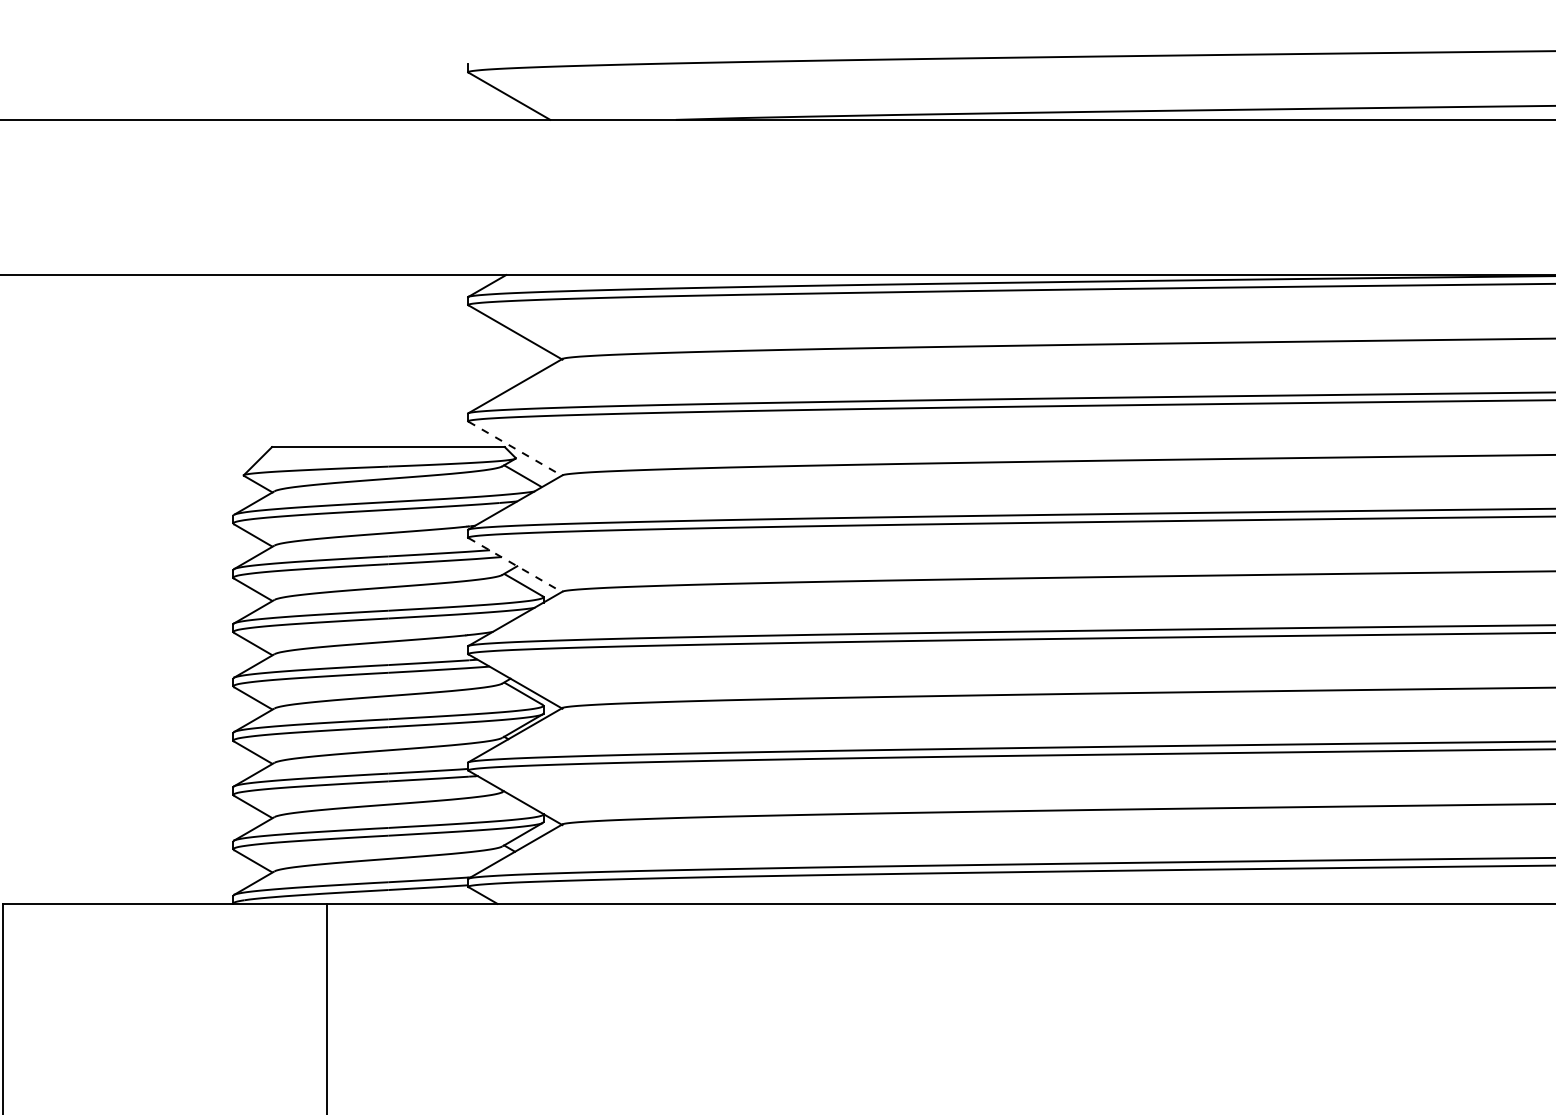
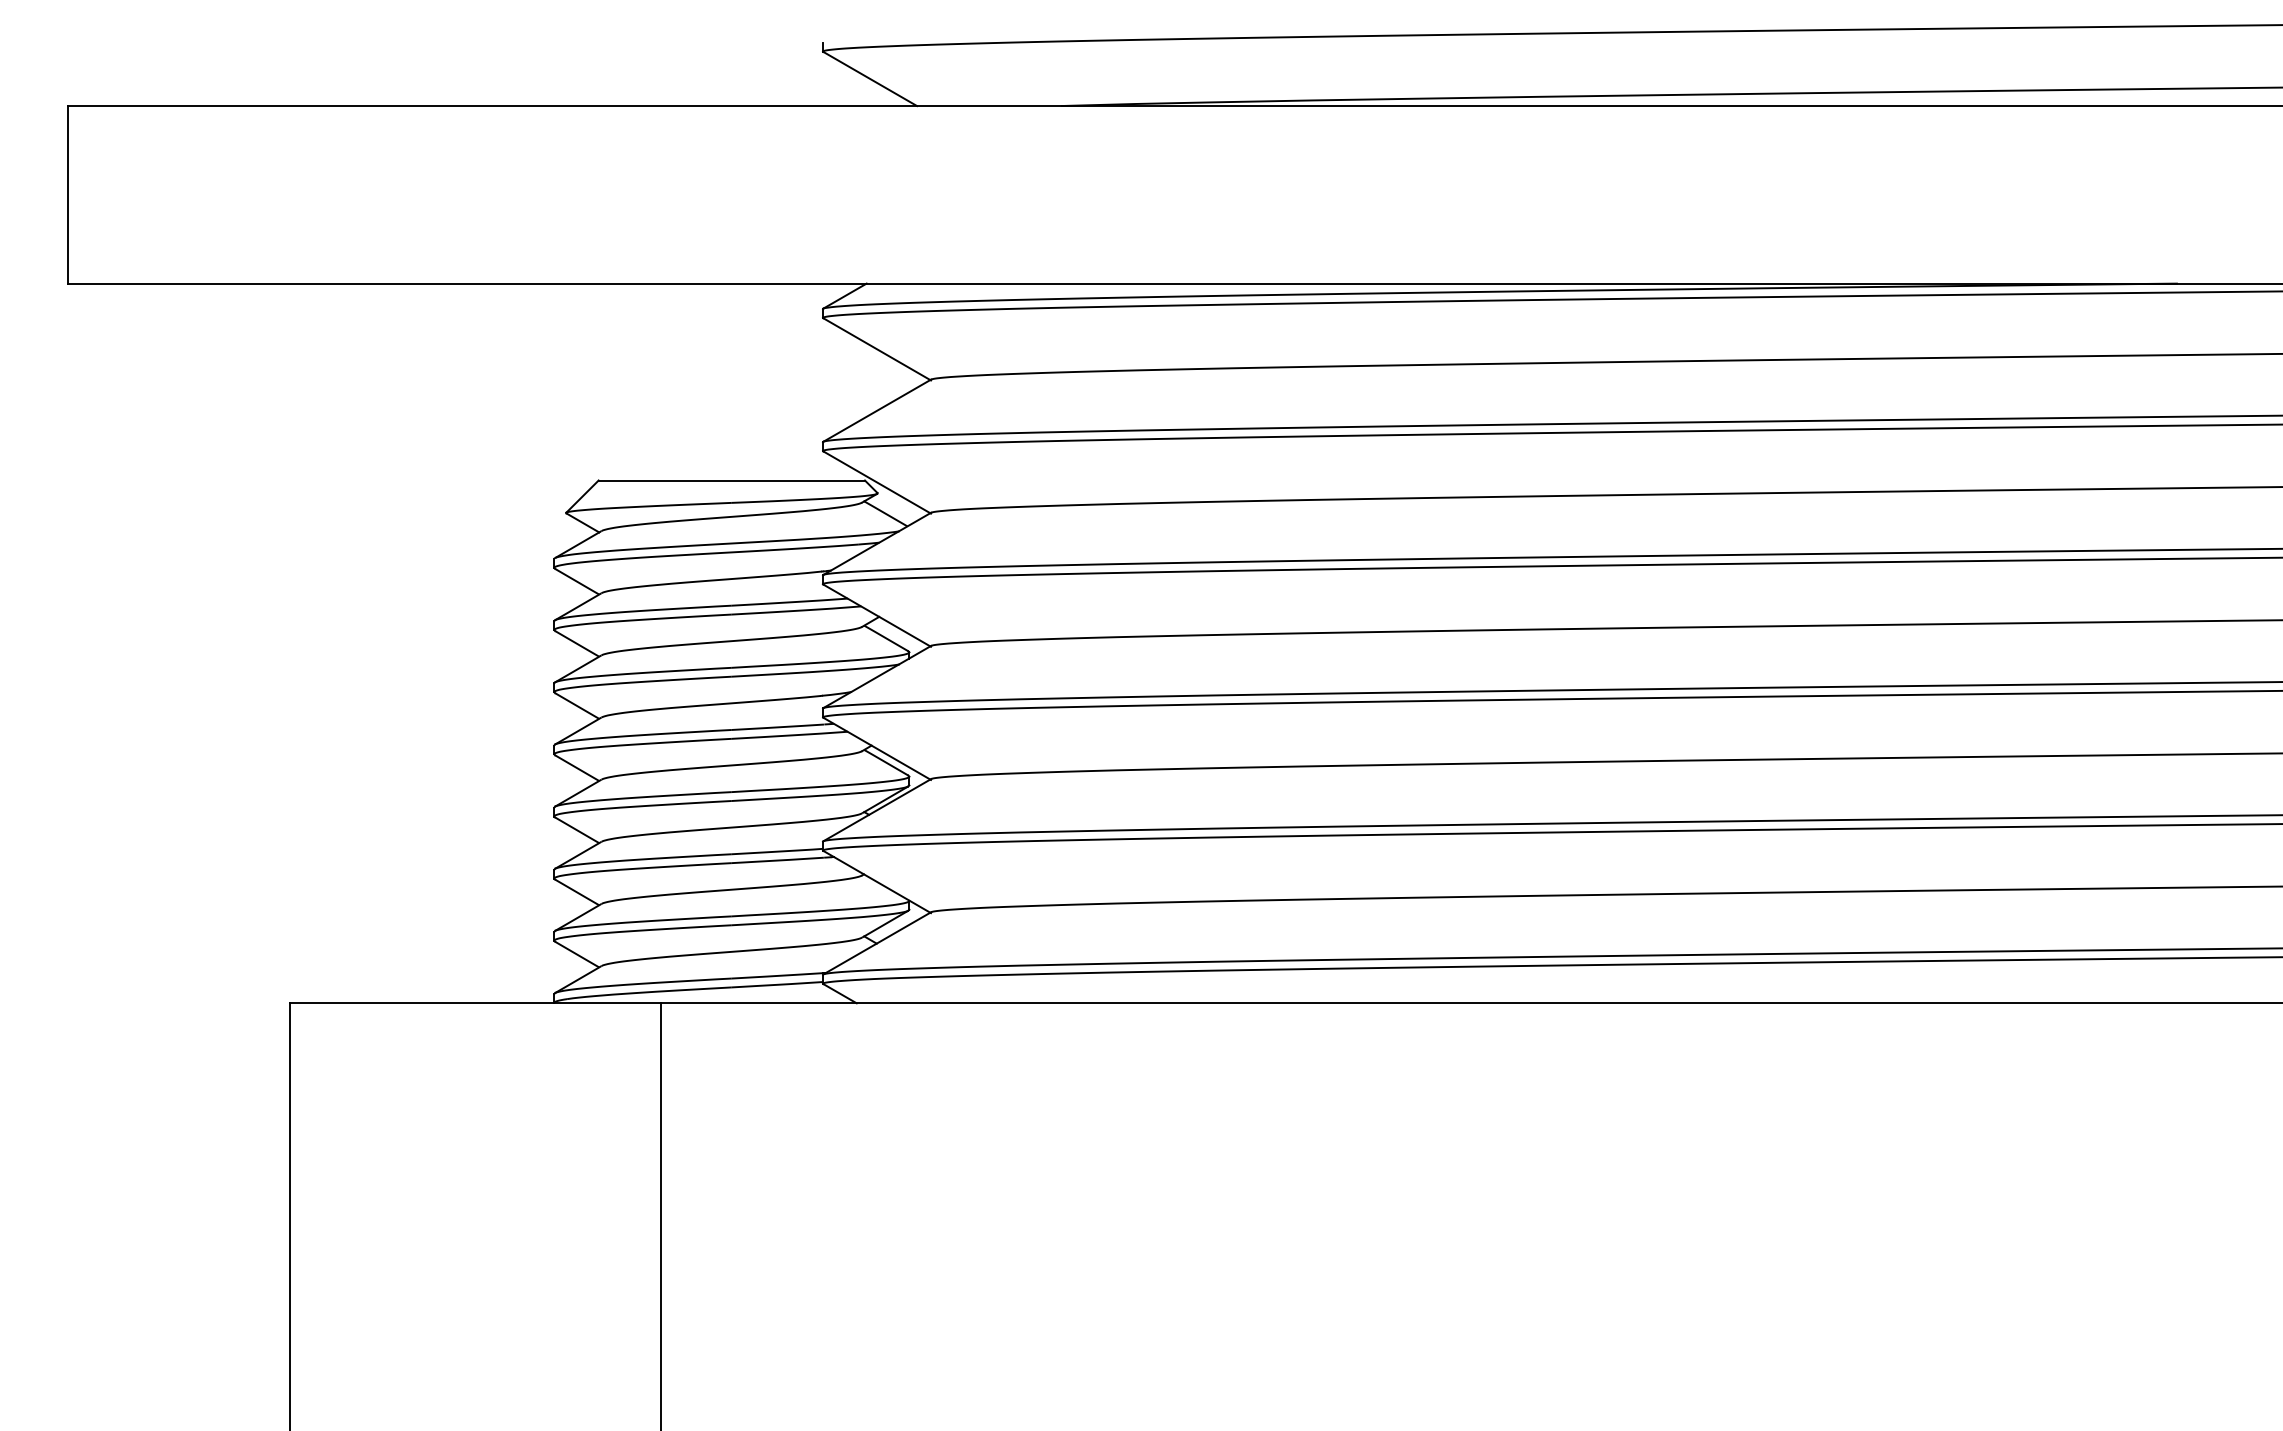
line: (515, 448) -> (877, 482), dashed -> solid
line: (515, 565) -> (877, 615), dashed -> solid

